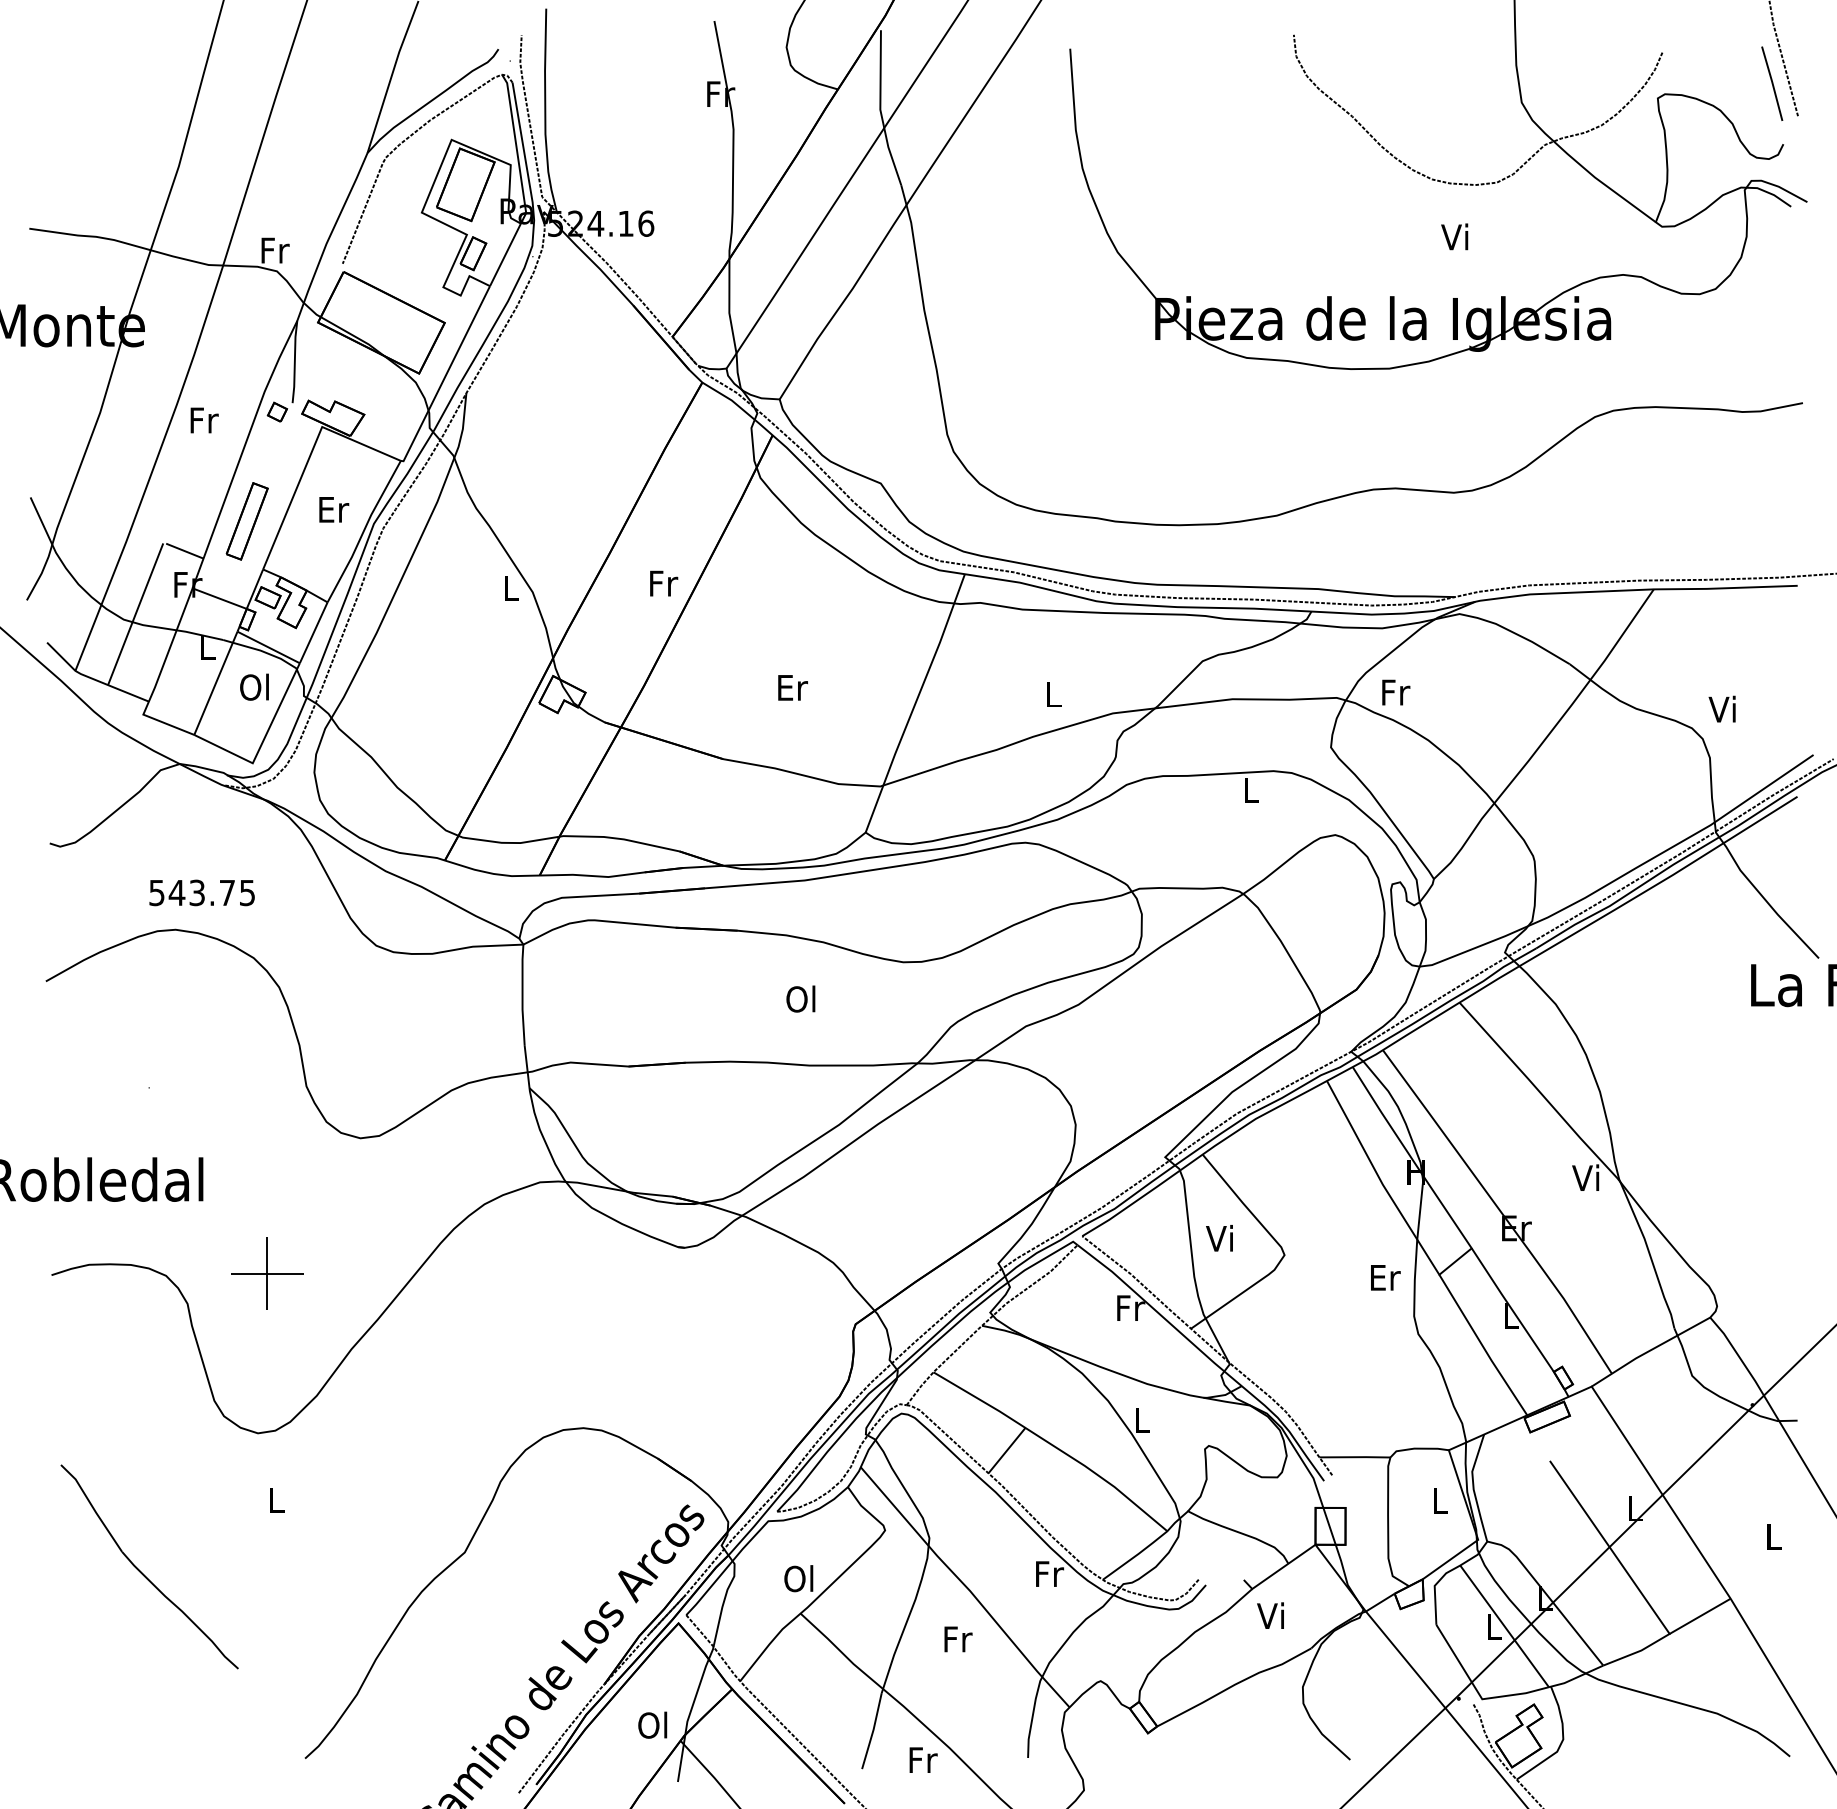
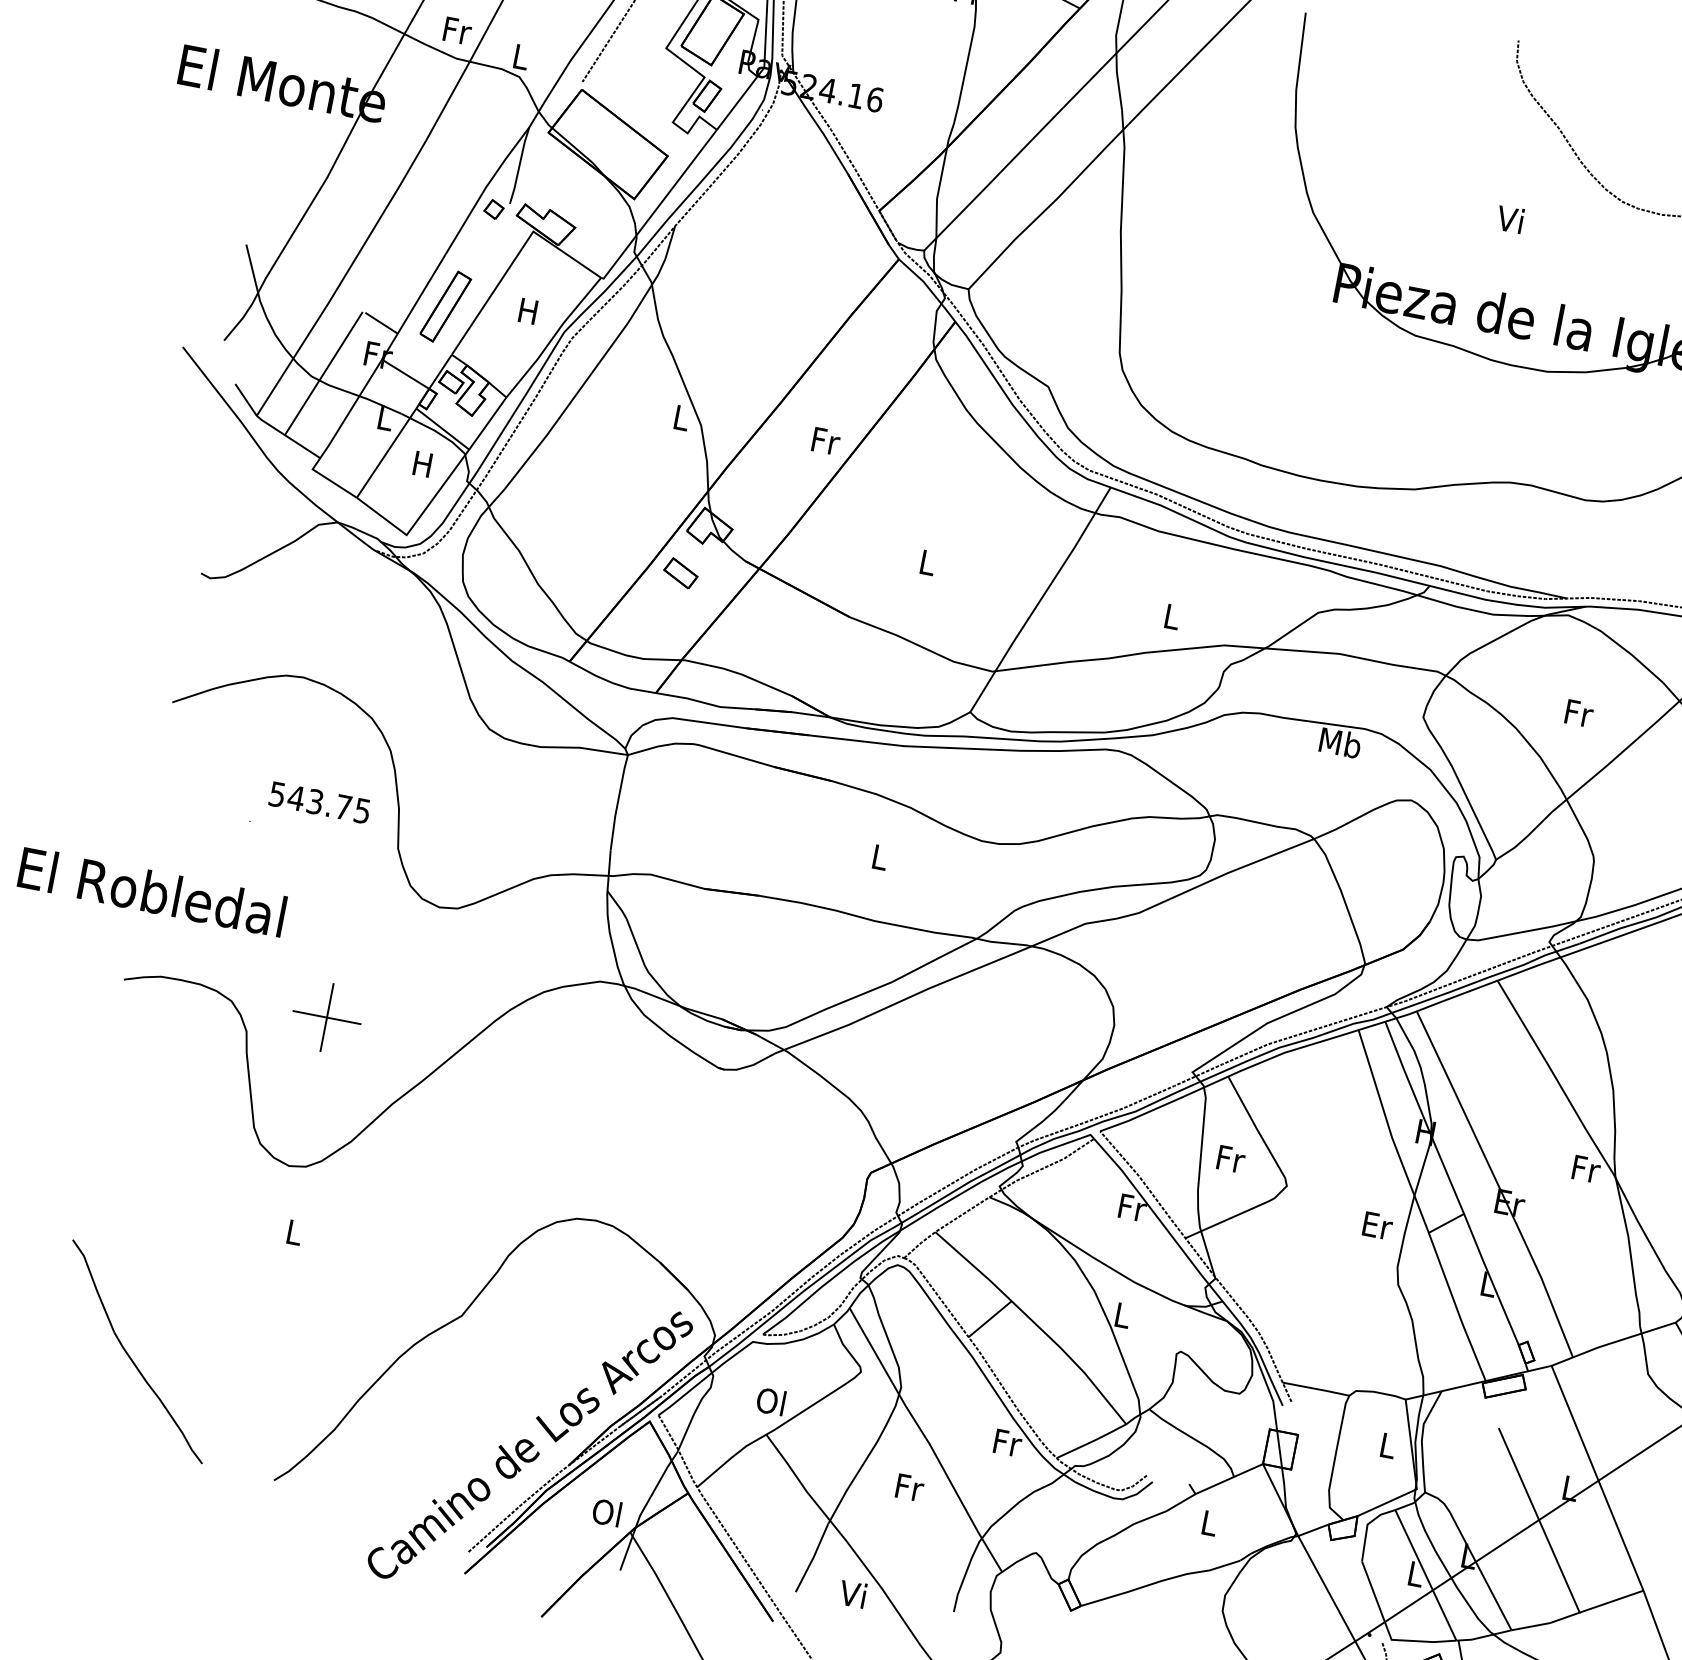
text: (1454, 236) -> (1509, 218), moved
text: (275, 250) -> (521, 57), Fr -> L
text: (204, 420) -> (457, 30), moved
text: (334, 509) -> (529, 311), Er -> H
text: (254, 686) -> (422, 463), Ol -> H
text: (793, 687) -> (928, 562), Er -> L
text: (1396, 692) -> (1579, 713), moved
part: (541, 747) -> (681, 573), added
text: (1251, 789) -> (1340, 742), L -> Mb
text: (201, 892) -> (319, 802), moved
text: (800, 998) -> (878, 856), Ol -> L
text: (1587, 1177) -> (1585, 1168), Vi -> Fr
text: (1221, 1238) -> (1230, 1158), Vi -> Fr
part: (142, 1572) -> (129, 1355), moved
text: (1270, 1615) -> (1207, 1522), Vi -> L
text: (922, 1759) -> (854, 1594), Fr -> Vi

